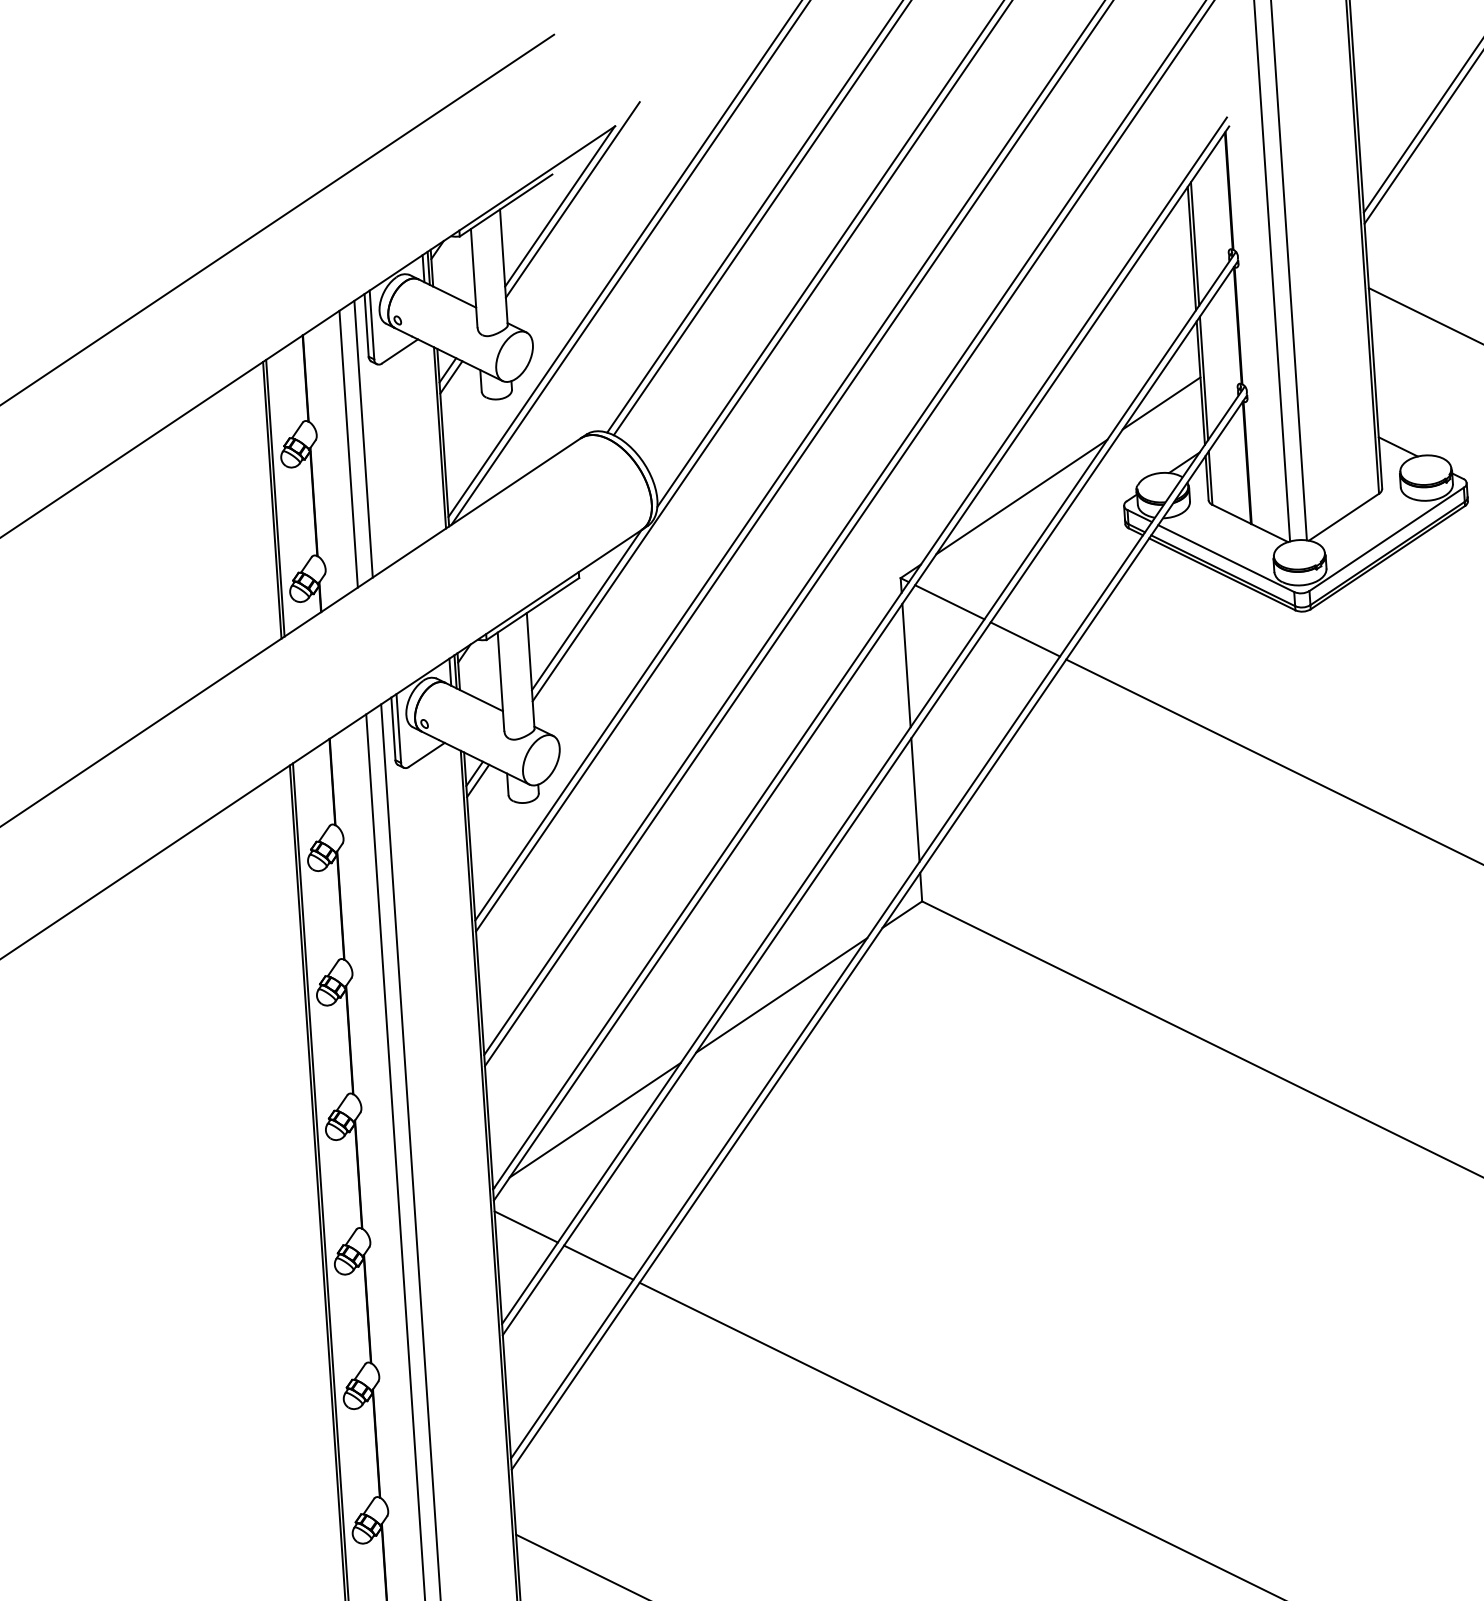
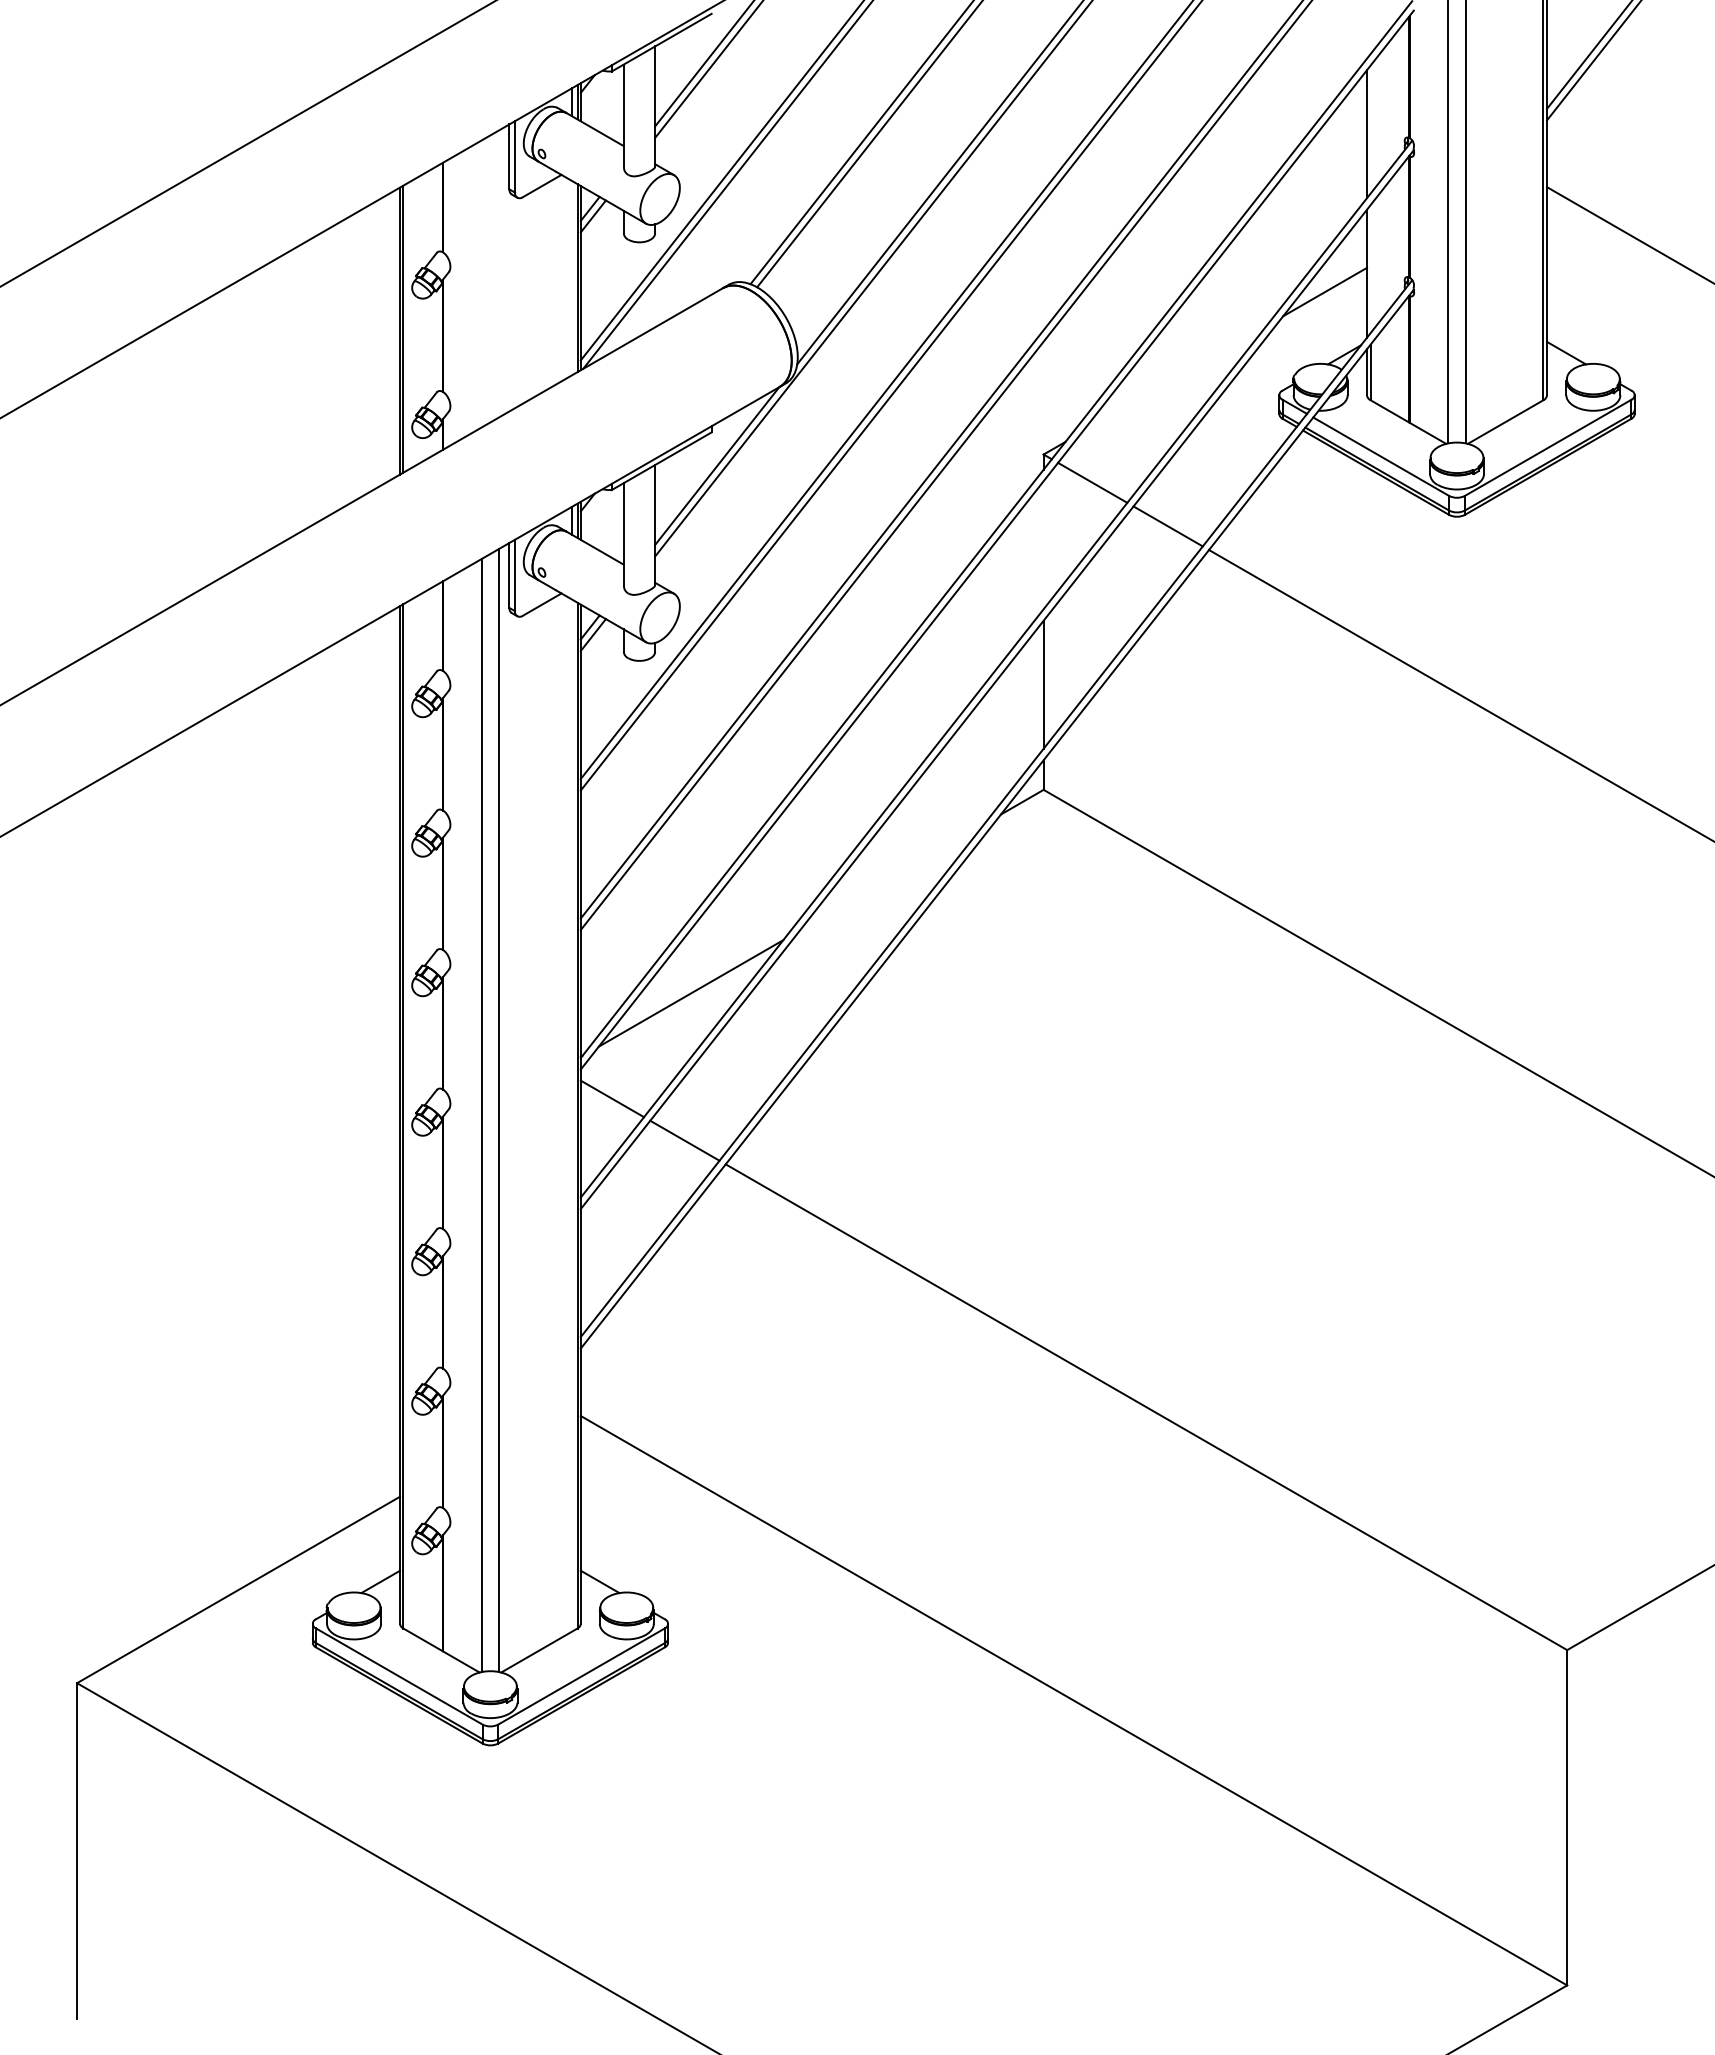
line: (1194, 243) -> (1370, 129), removed
line: (1203, 378) -> (1370, 269), removed
line: (363, 438) -> (498, 273), removed
line: (348, 449) -> (482, 283), removed
line: (1021, 496) -> (1174, 378), removed
line: (906, 665) -> (1043, 545), removed
line: (781, 995) -> (891, 877), removed

